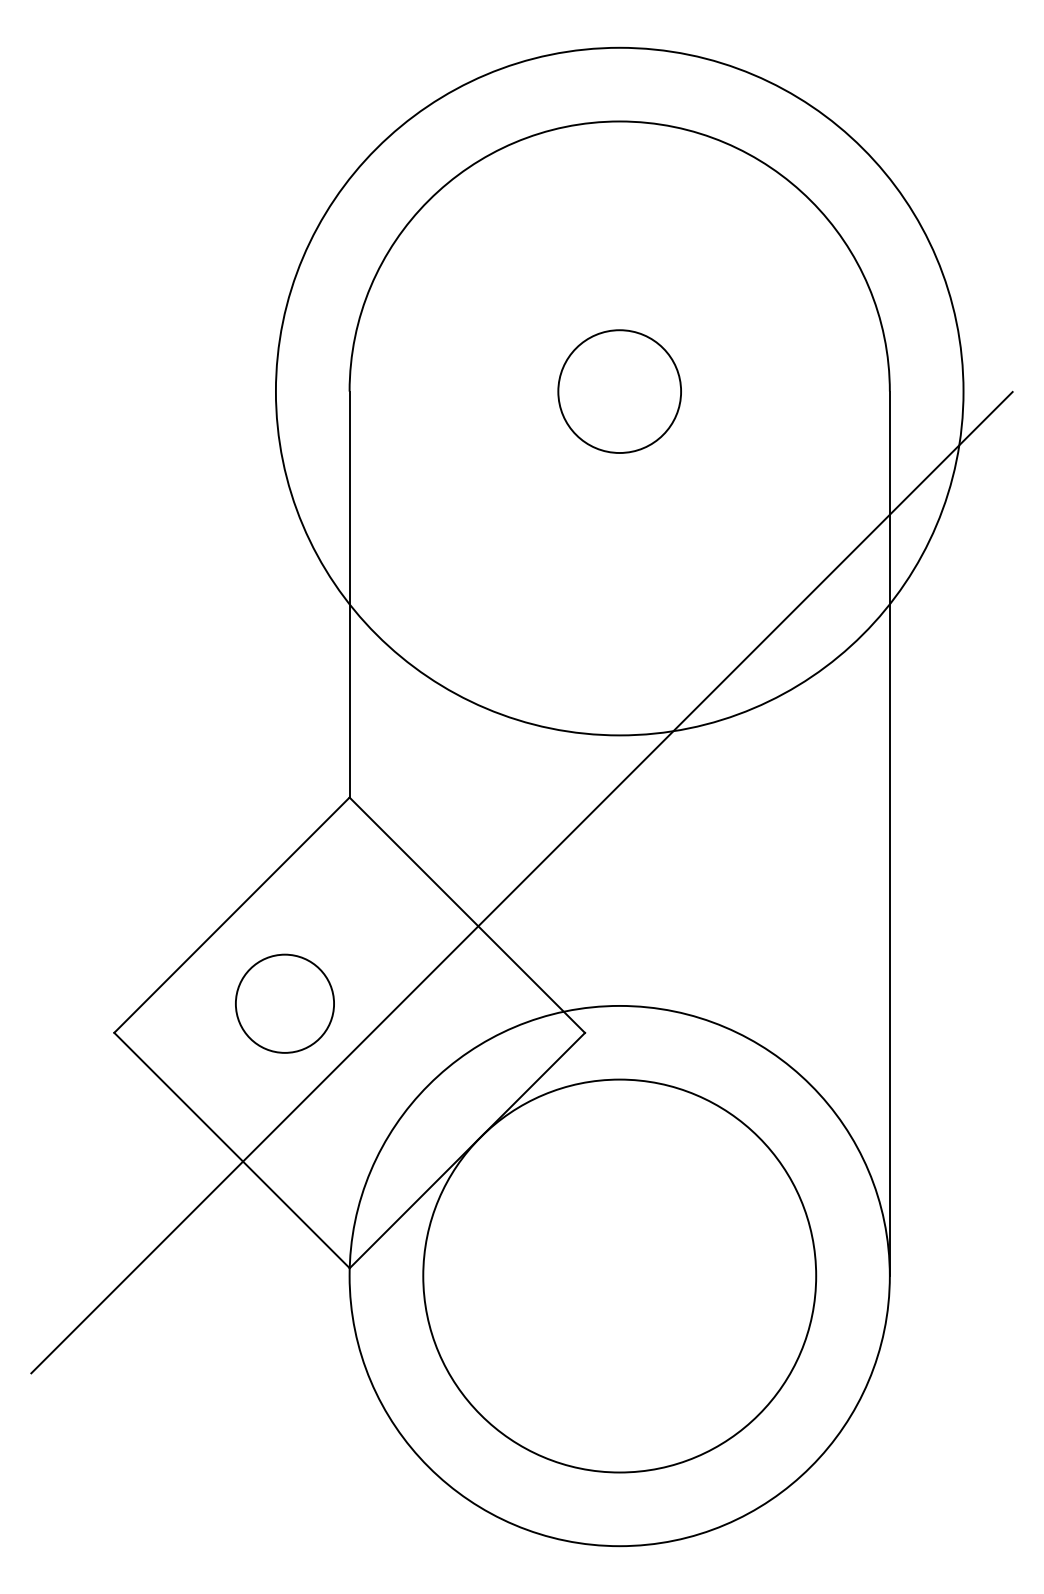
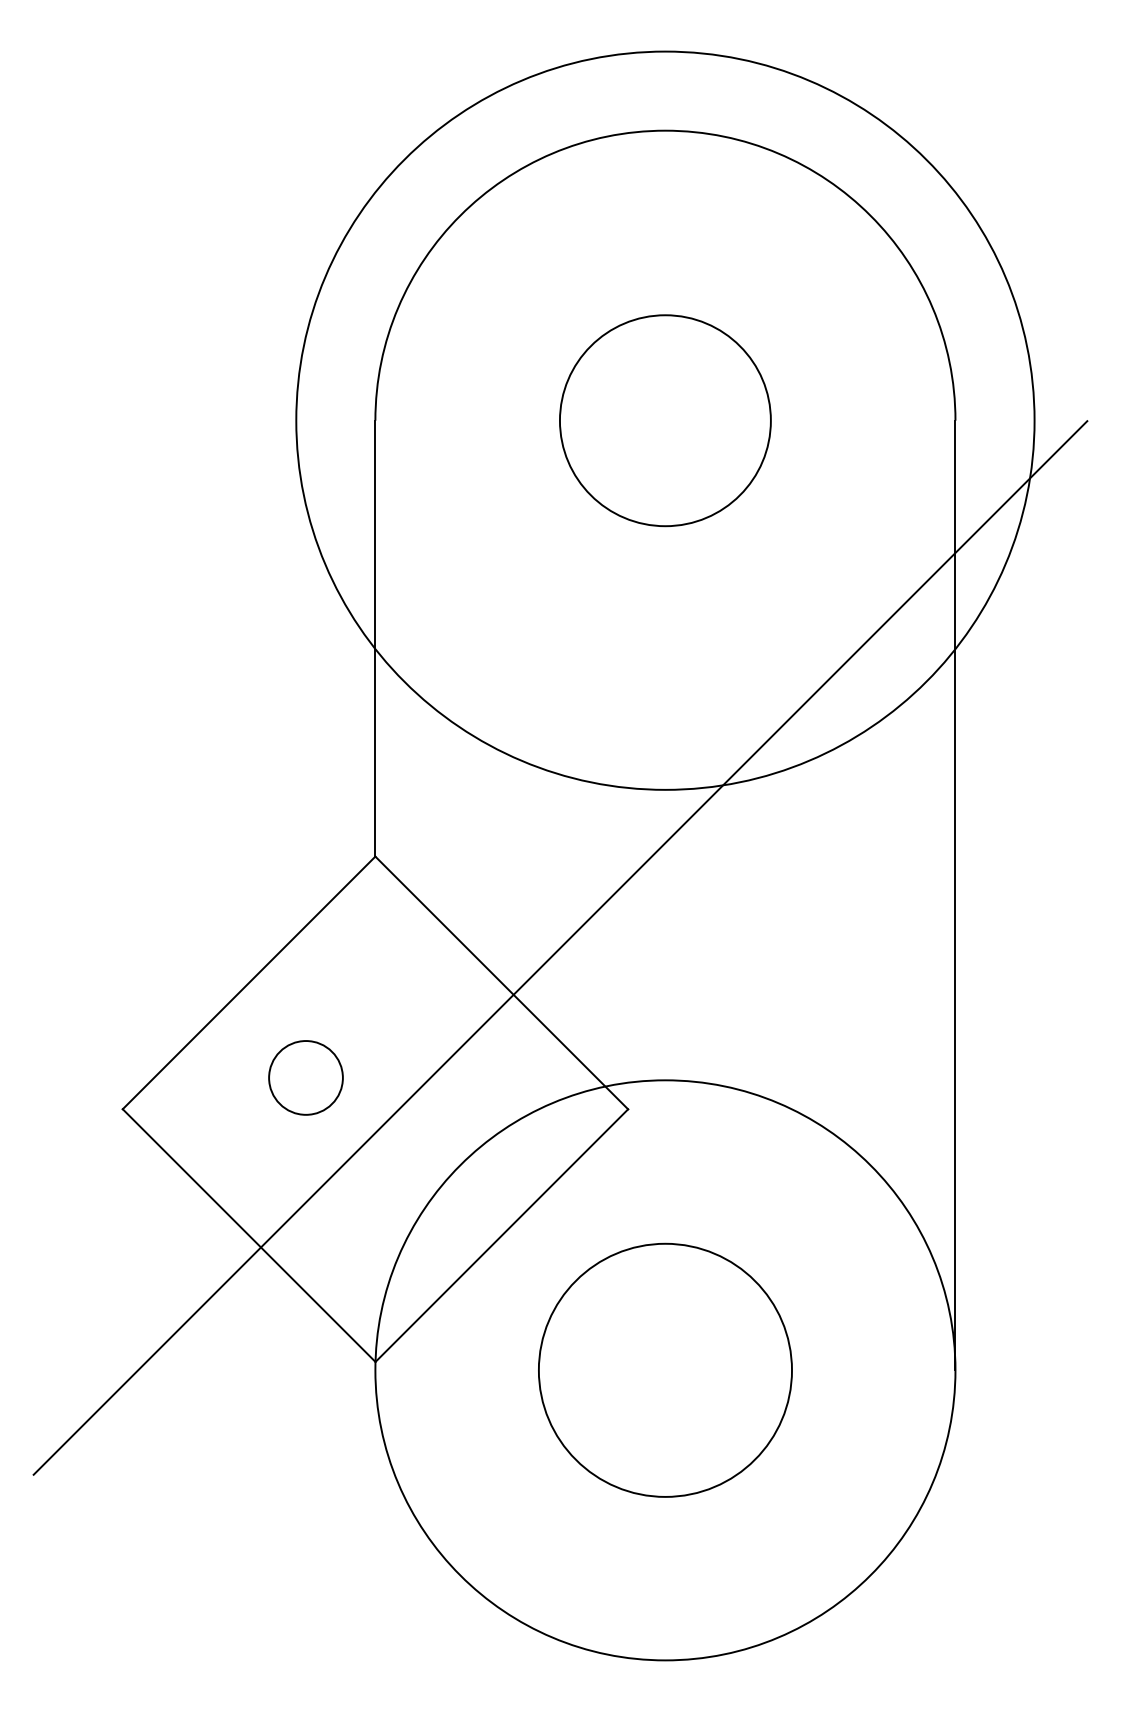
circle: (619, 391) -> (665, 420), size x1.6
circle: (284, 1003) -> (305, 1077), size x0.7
circle: (619, 1275) -> (665, 1369), size x0.6

